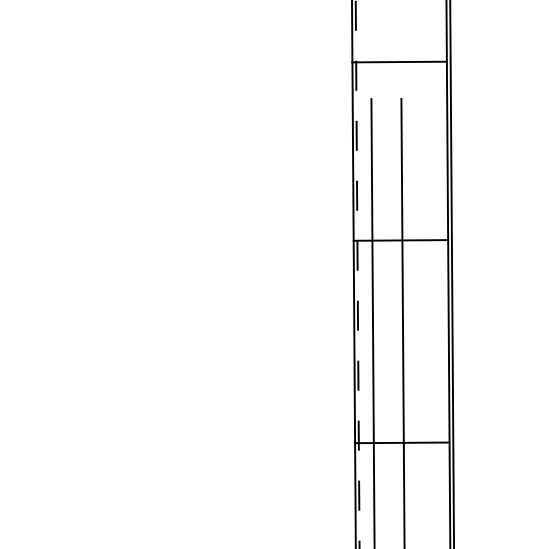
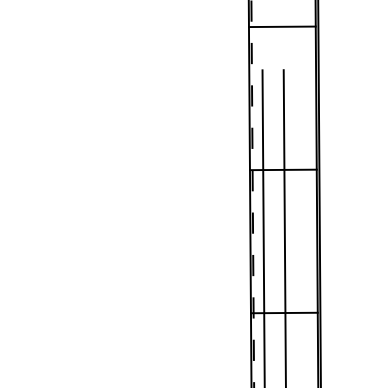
line: (398, 61) -> (281, 26), moved

